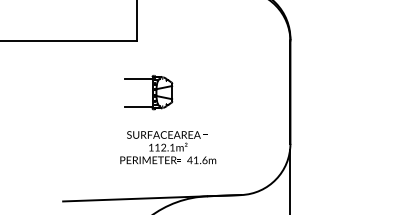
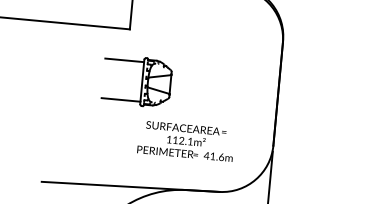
part: (148, 92) -> (136, 81), size x1.43
text: (168, 147) -> (186, 141), moved

